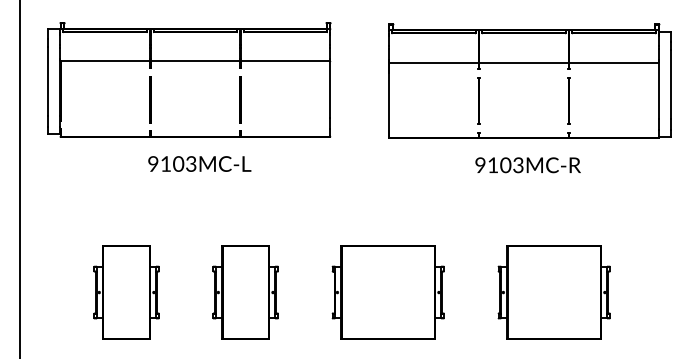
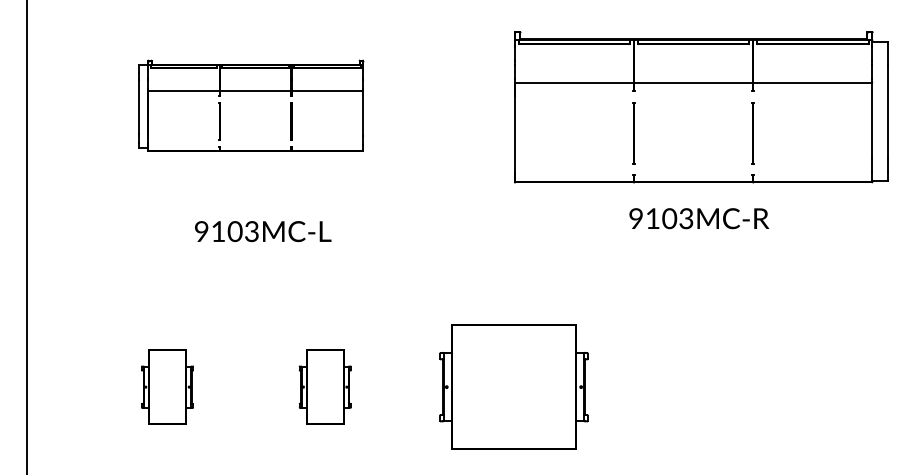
part: (189, 79) -> (250, 105), size x0.6
text: (199, 163) -> (262, 230), moved
part: (126, 292) -> (167, 387), size x0.6
part: (245, 292) -> (325, 387), size x0.6
part: (553, 292) -> (732, 387), removed

